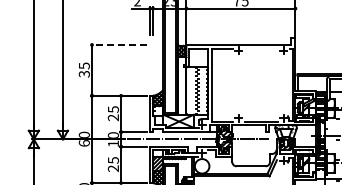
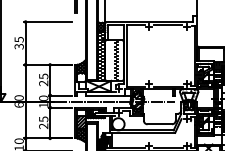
line: (118, 44) -> (47, 21), dashed -> solid
line: (261, 48) -> (168, 24), added

